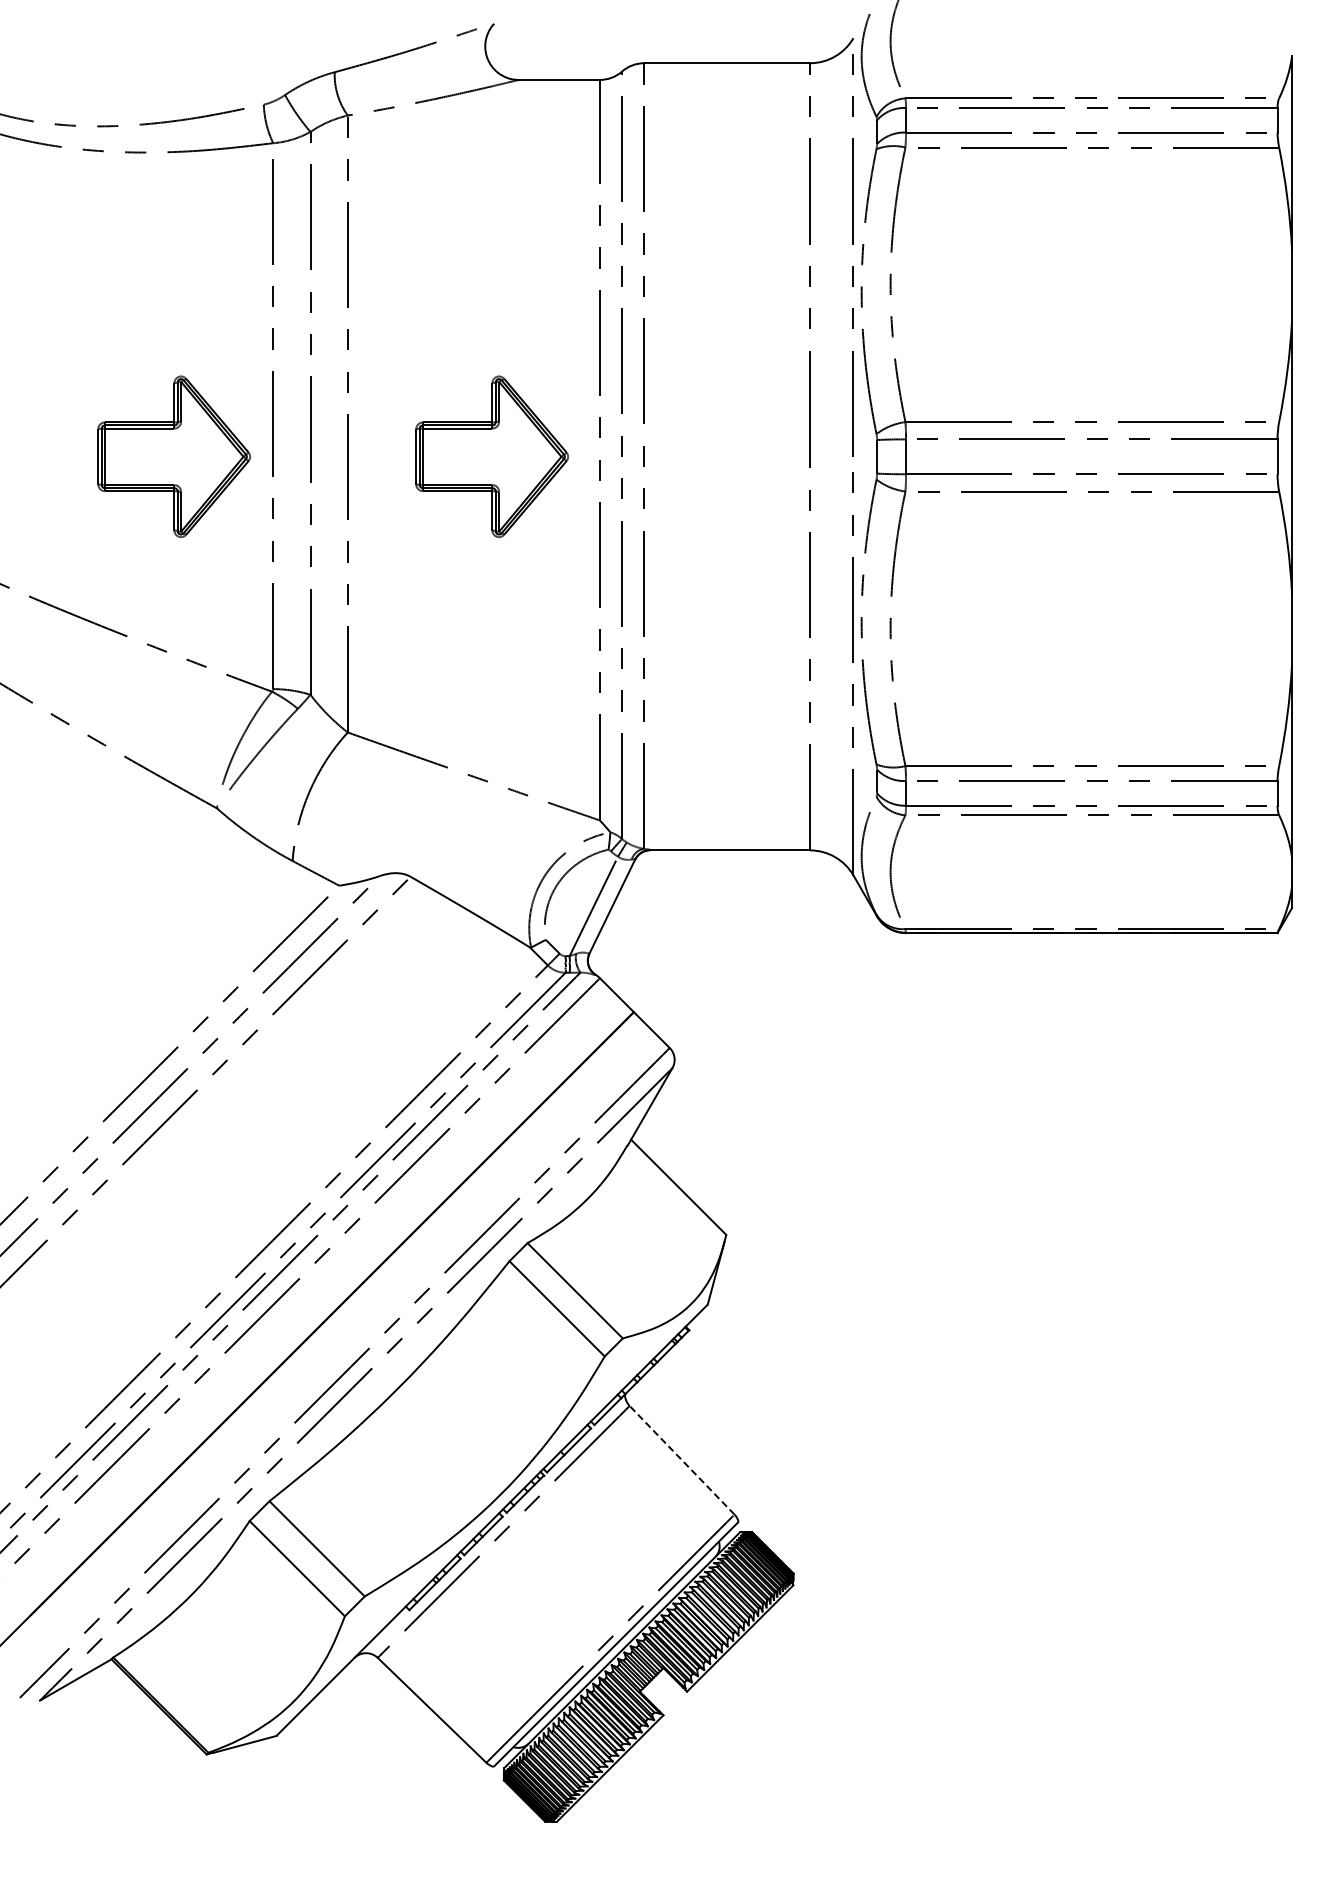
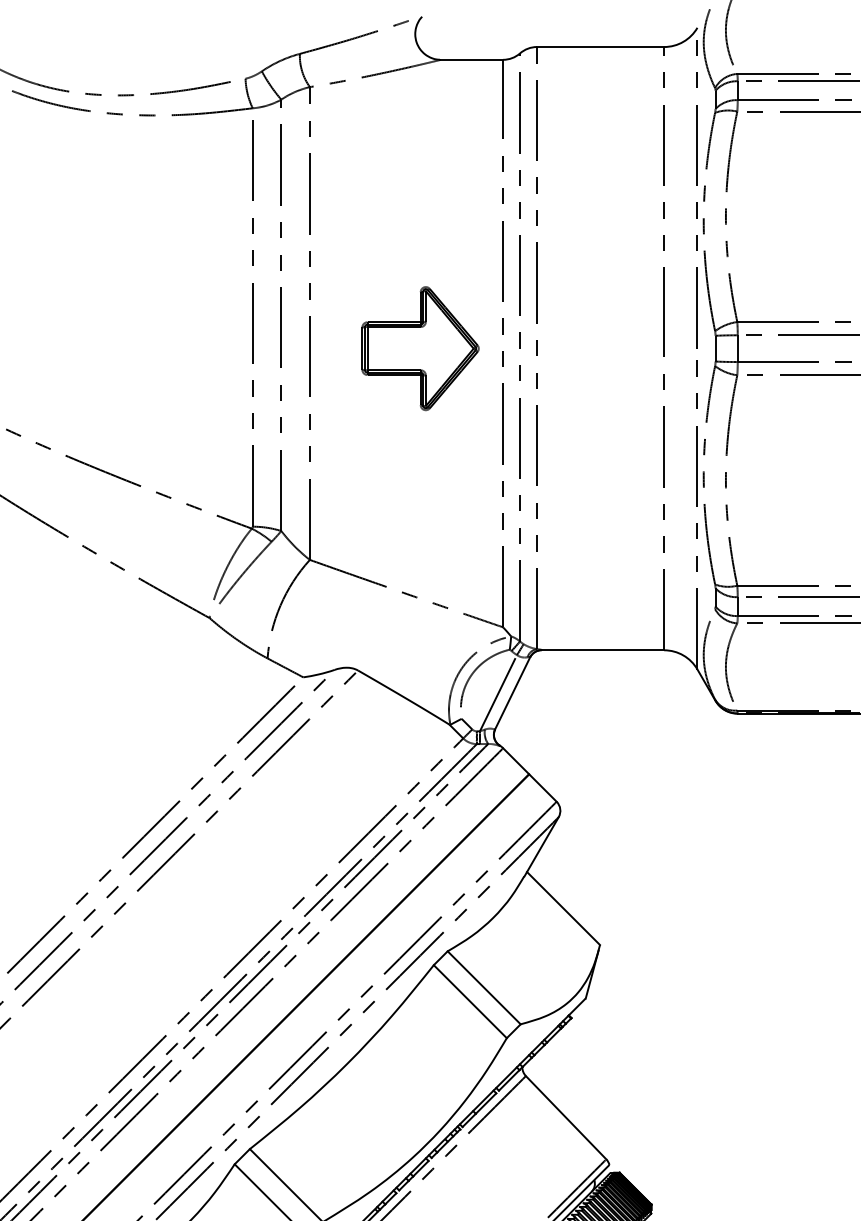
part: (174, 456) -> (177, 348), removed
line: (682, 1460) -> (566, 1117), dashed -> solid

